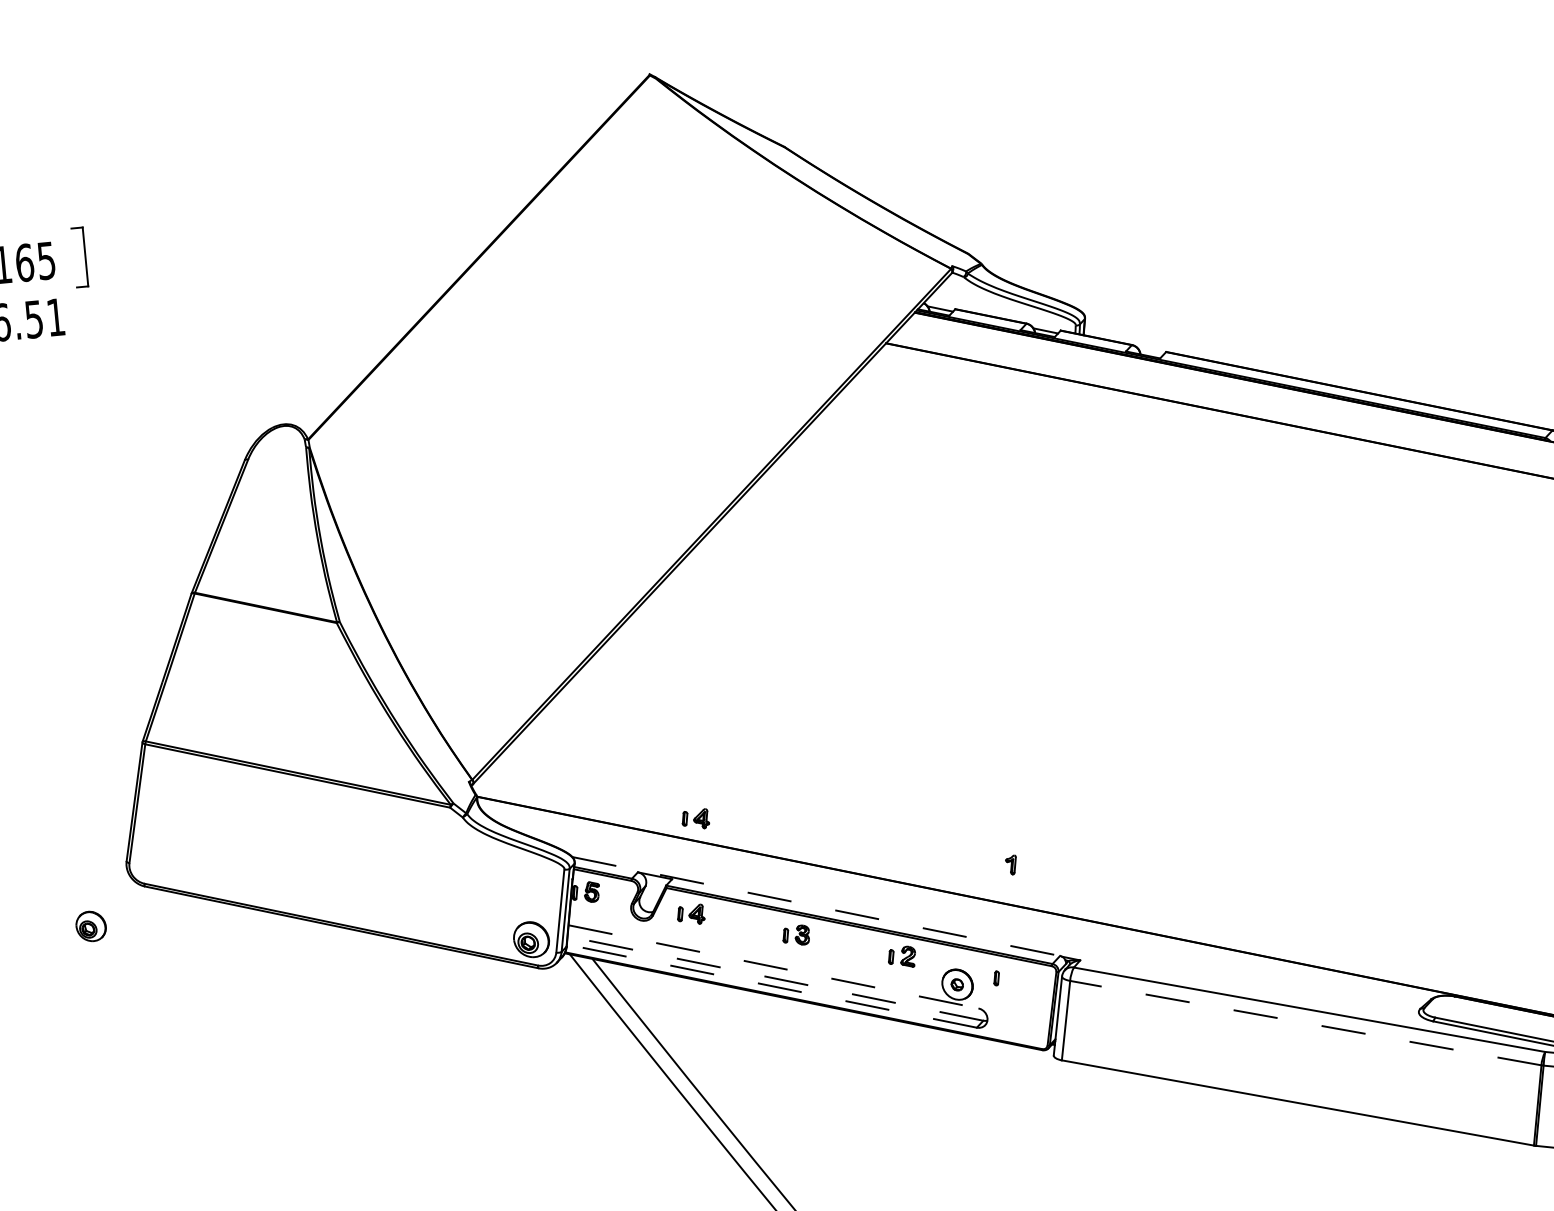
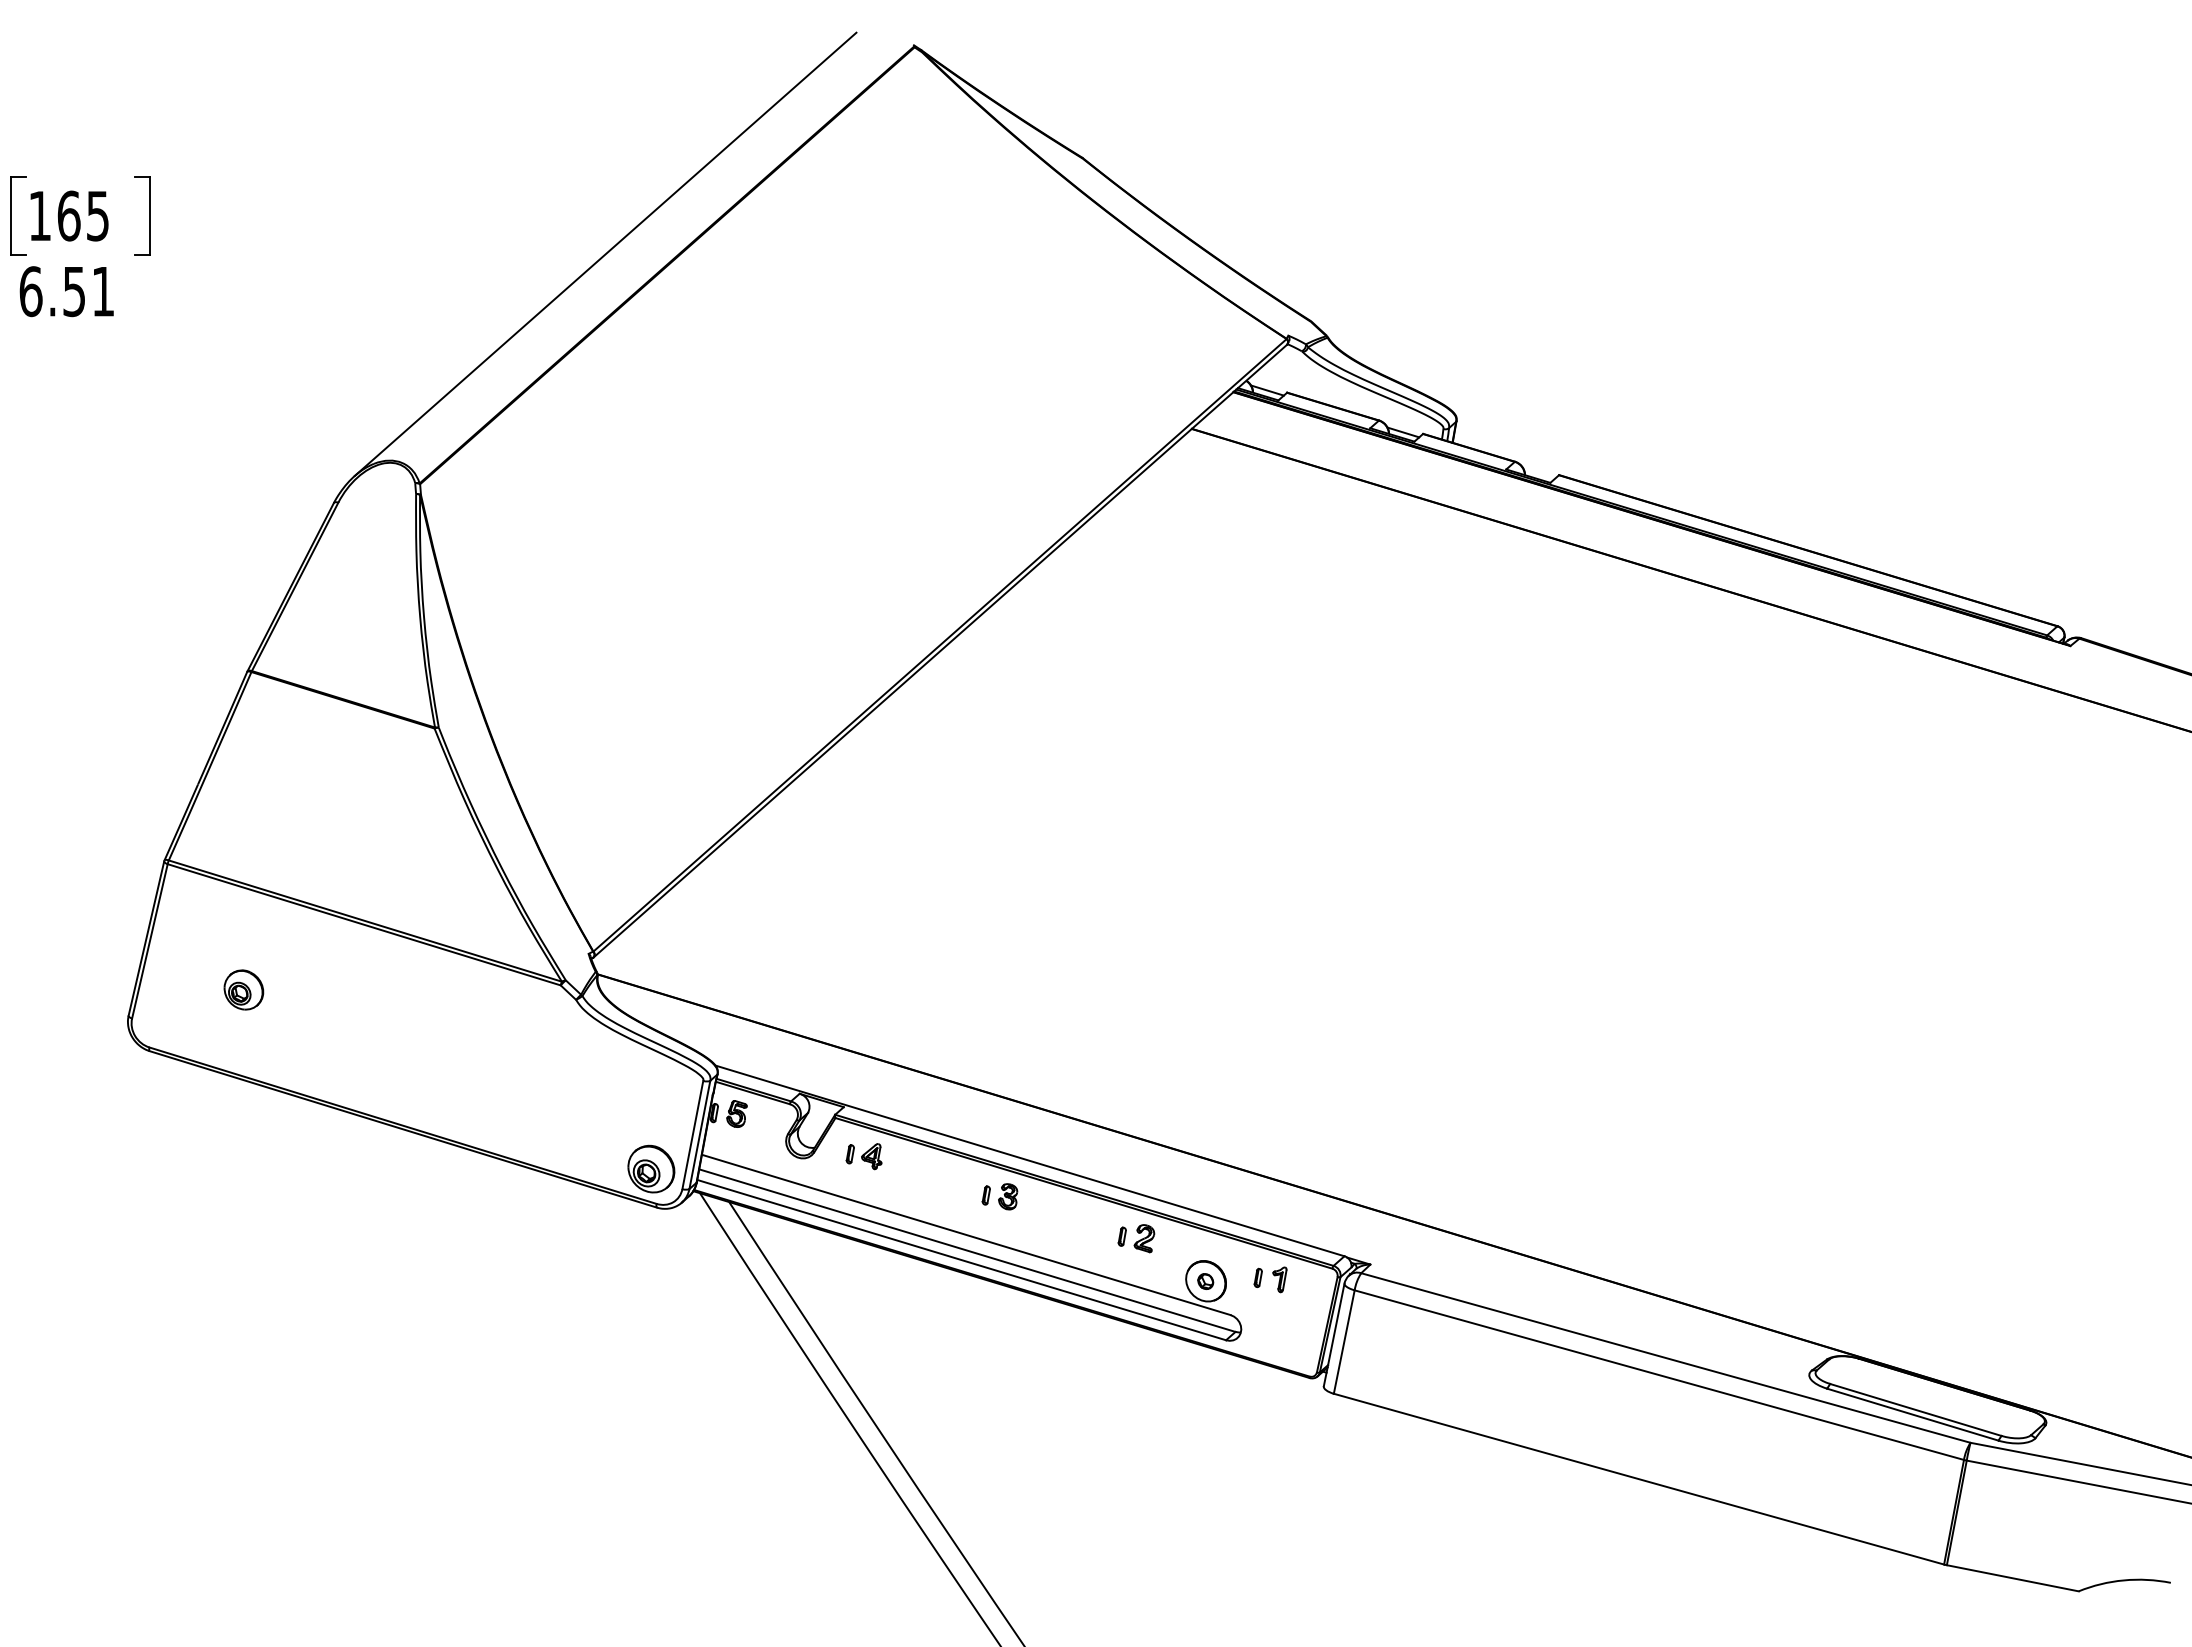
line: (431, 252) -> (605, 253), added
part: (695, 819) -> (881, 1031), removed
part: (1011, 864) -> (1279, 1279), moved
line: (816, 906) -> (1030, 1160), dashed -> solid
part: (90, 926) -> (243, 989), moved
line: (773, 967) -> (966, 1235), dashed -> solid
line: (774, 978) -> (966, 1250), dashed -> solid
line: (771, 985) -> (961, 1259), dashed -> solid
line: (1305, 1023) -> (1658, 1375), dashed -> solid

